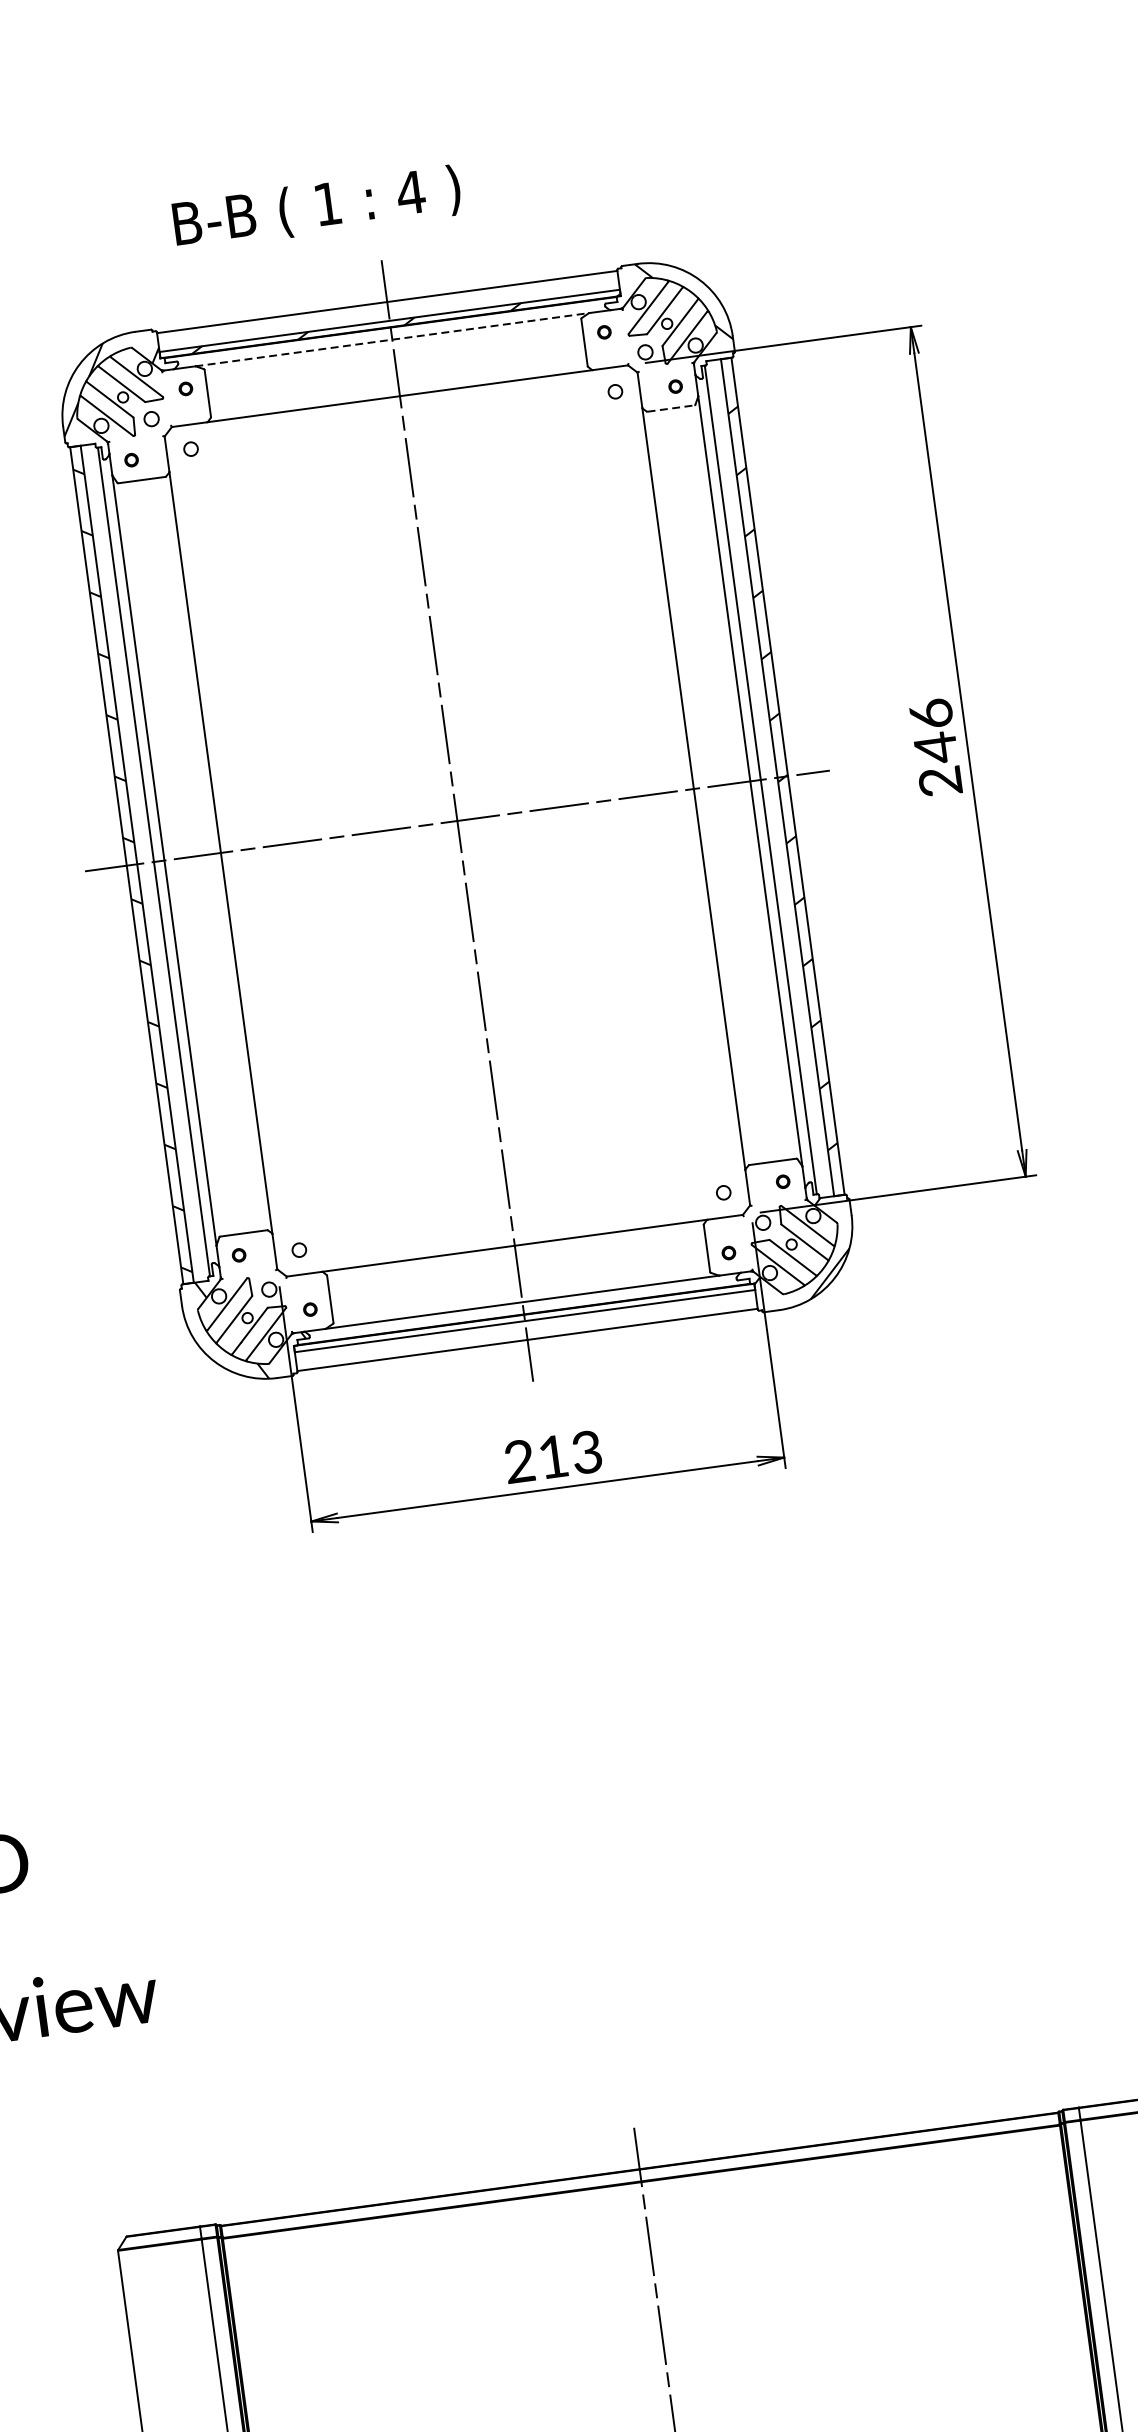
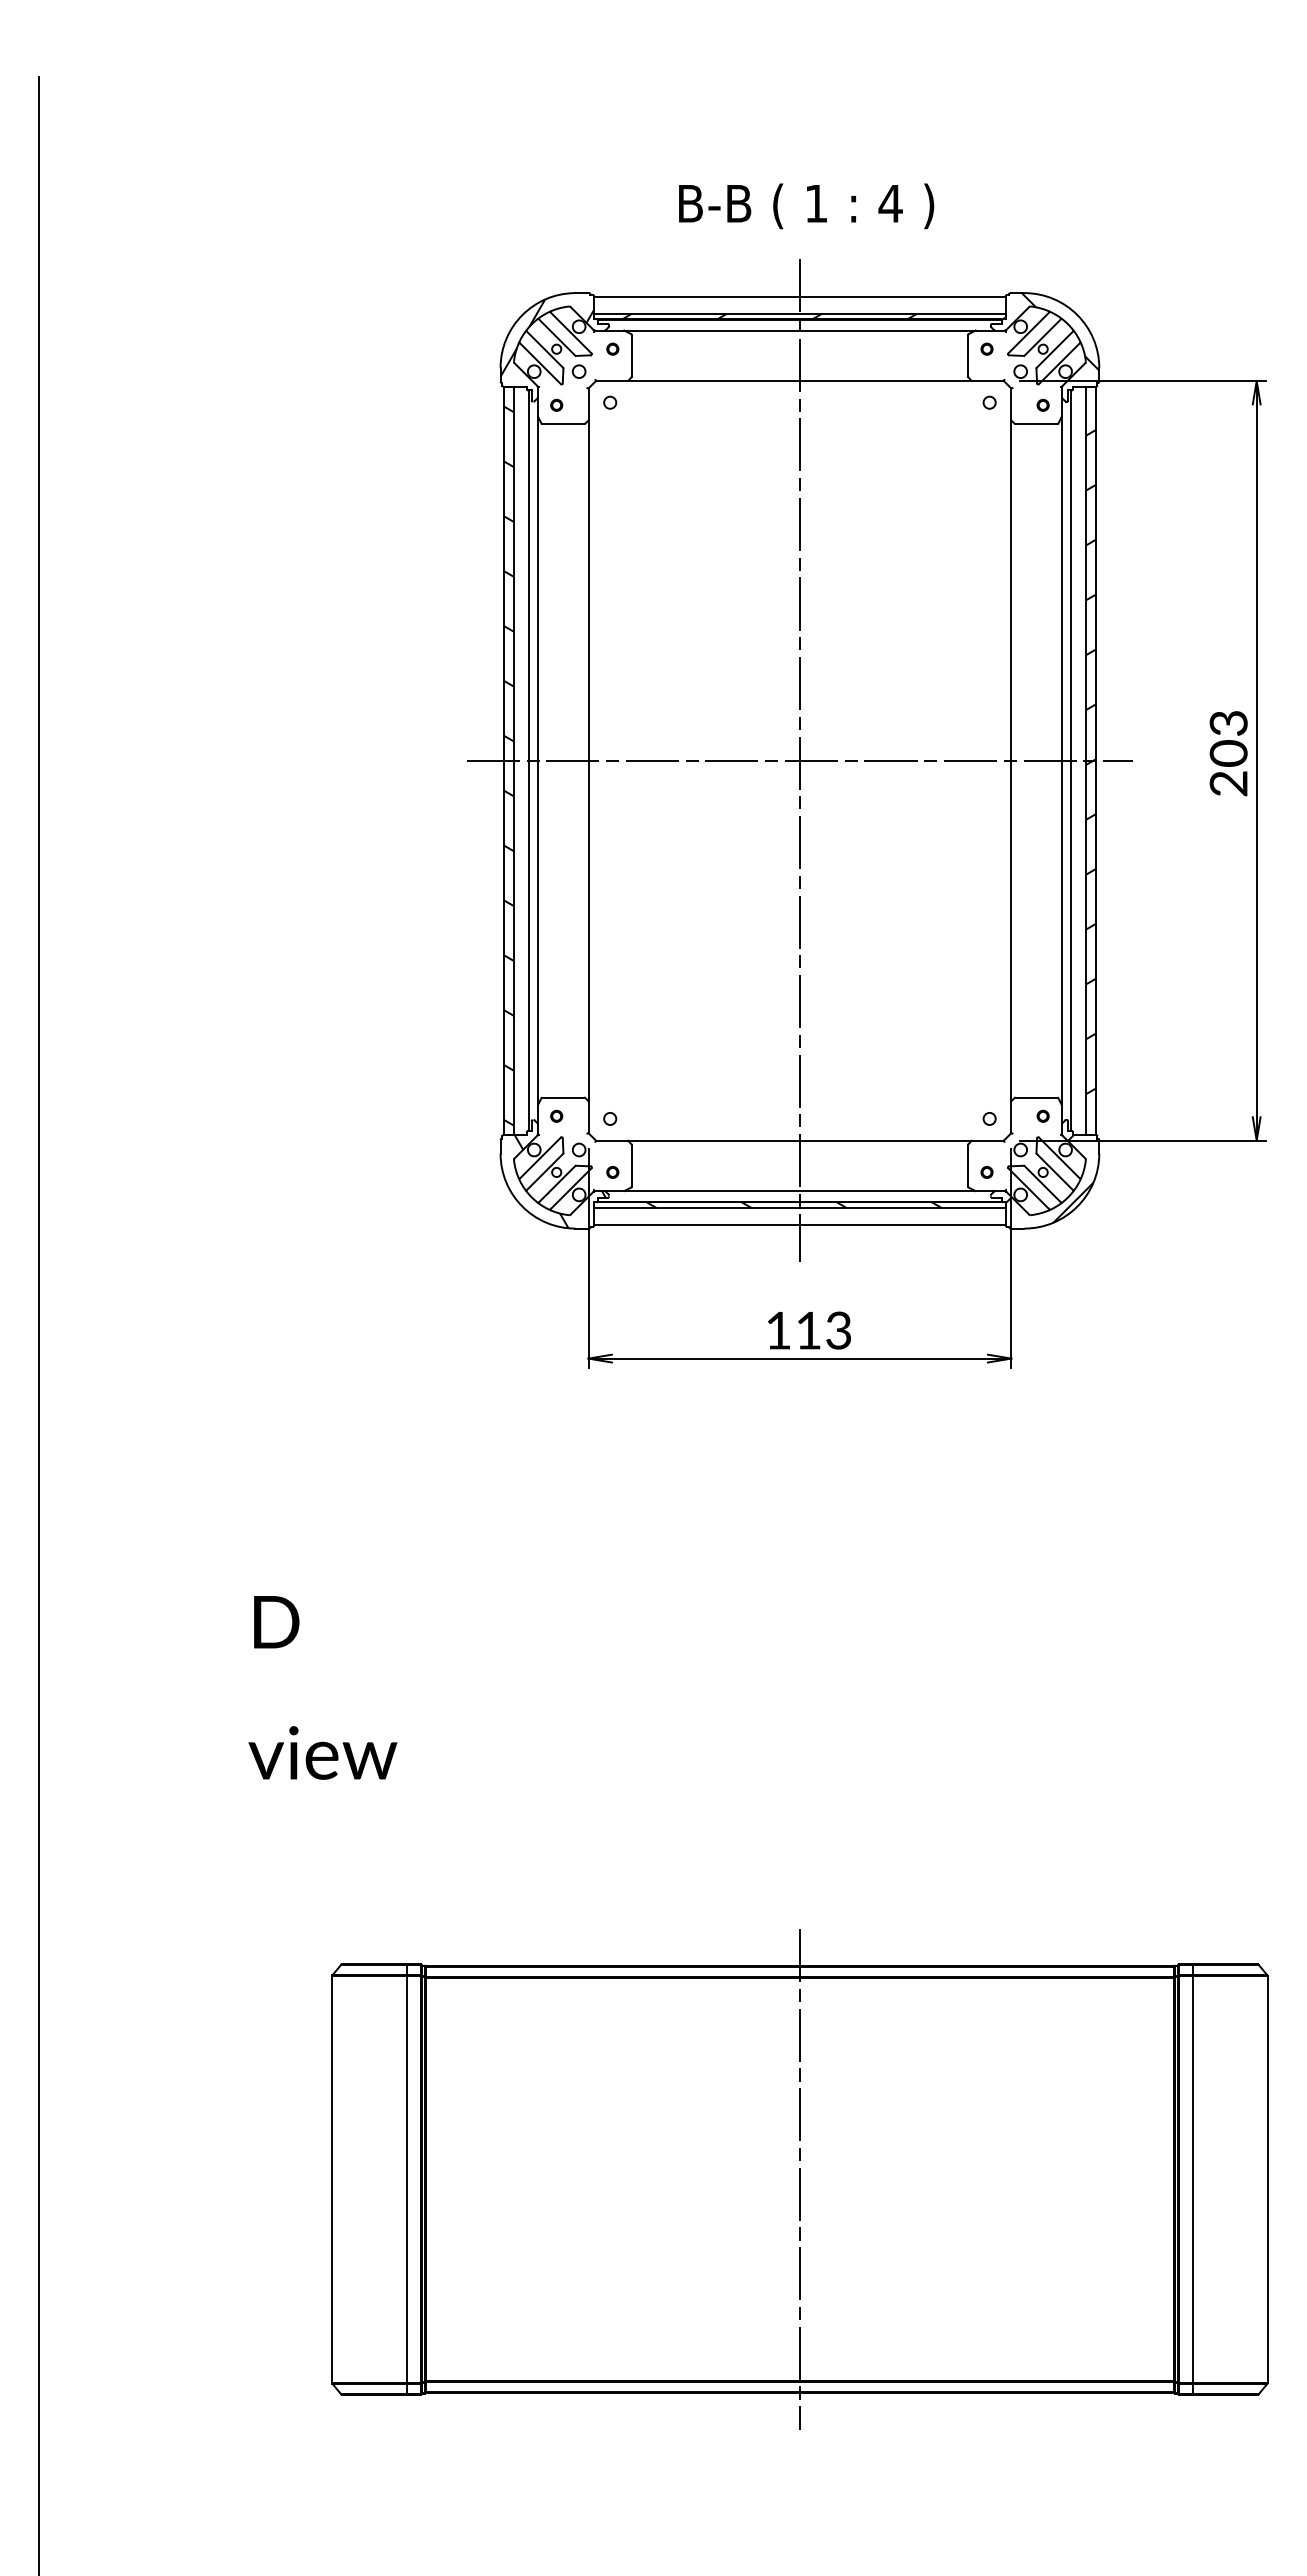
text: (317, 208) -> (806, 206), moved
line: (392, 339) -> (800, 330), dashed -> solid
line: (671, 409) -> (1036, 424), dashed -> solid
text: (933, 731) -> (1228, 738), 246 -> 203
hatch: (517, 1319) -> (793, 1205), added
text: (519, 1461) -> (778, 1330), 213 -> 113

